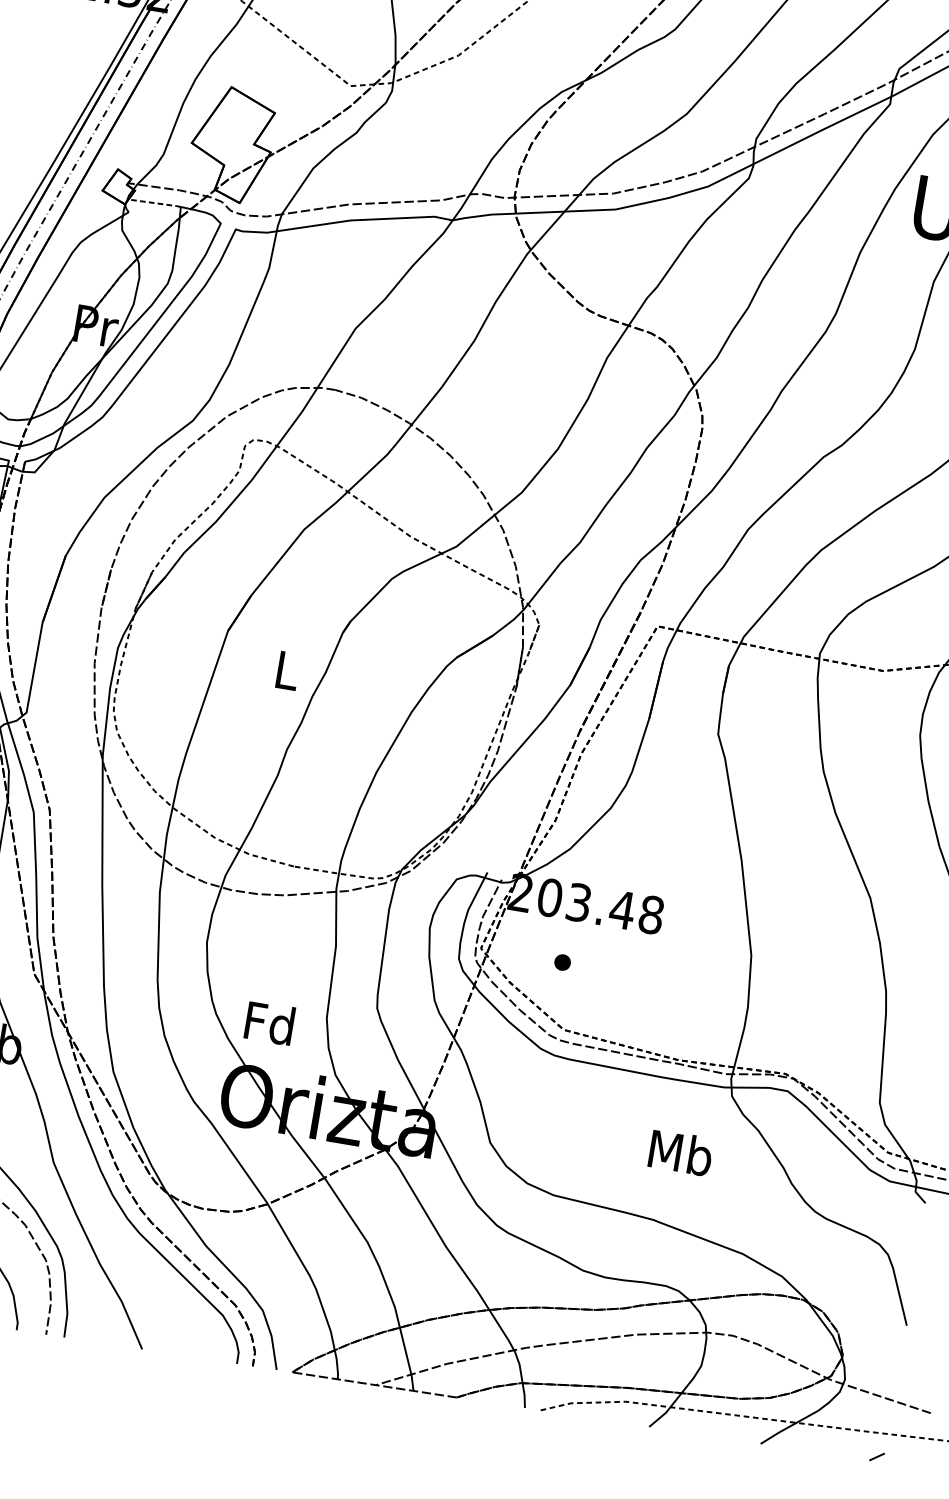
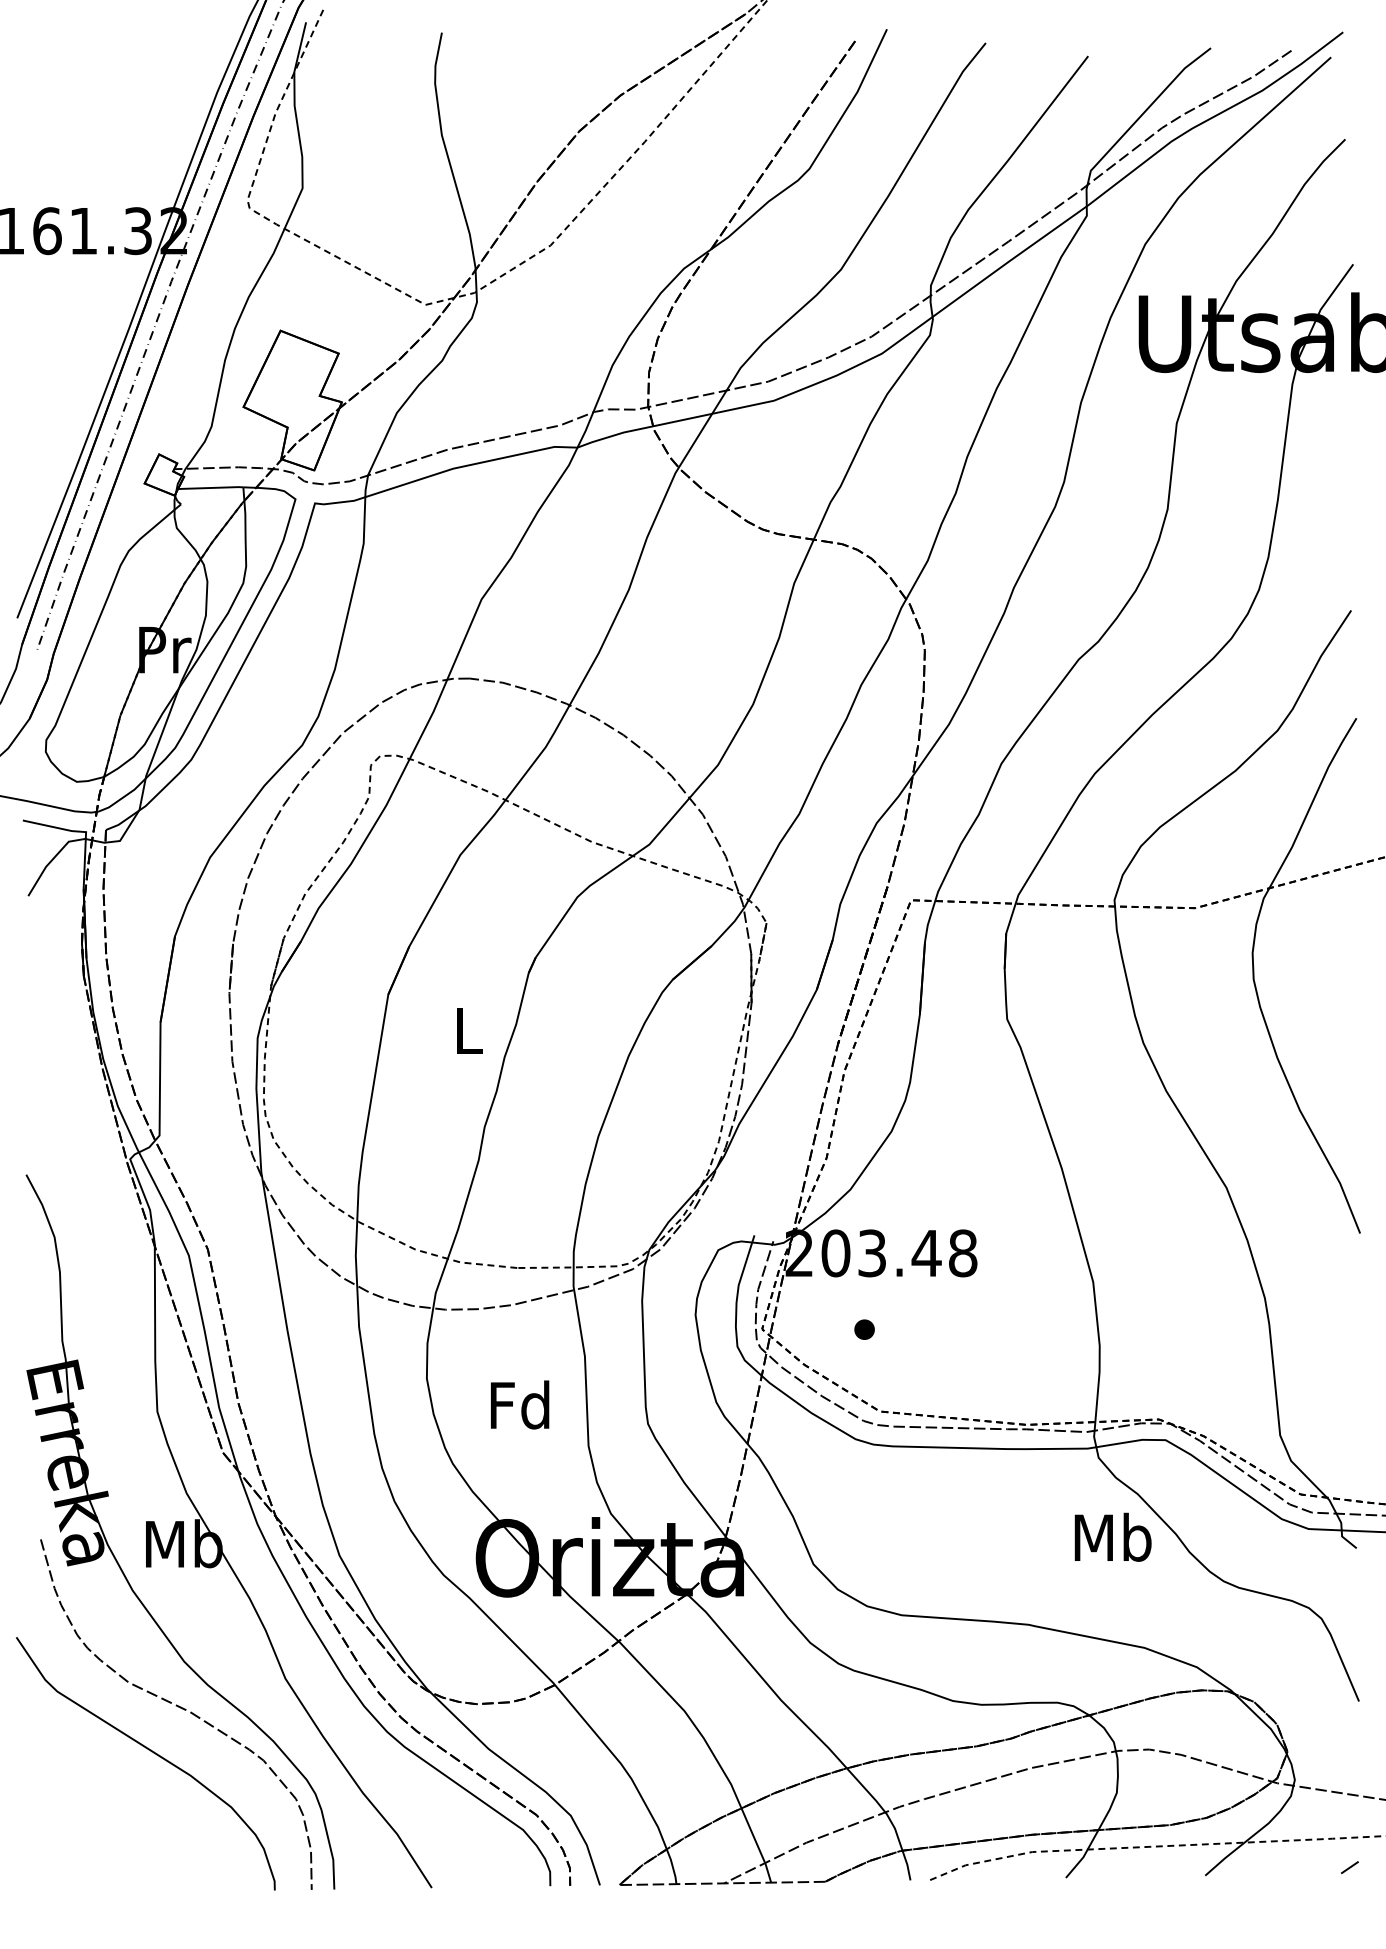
line: (155, 202) -> (211, 487), dashed -> solid
text: (270, 1022) -> (520, 1404), moved
text: (680, 1152) -> (1112, 1536), moved

